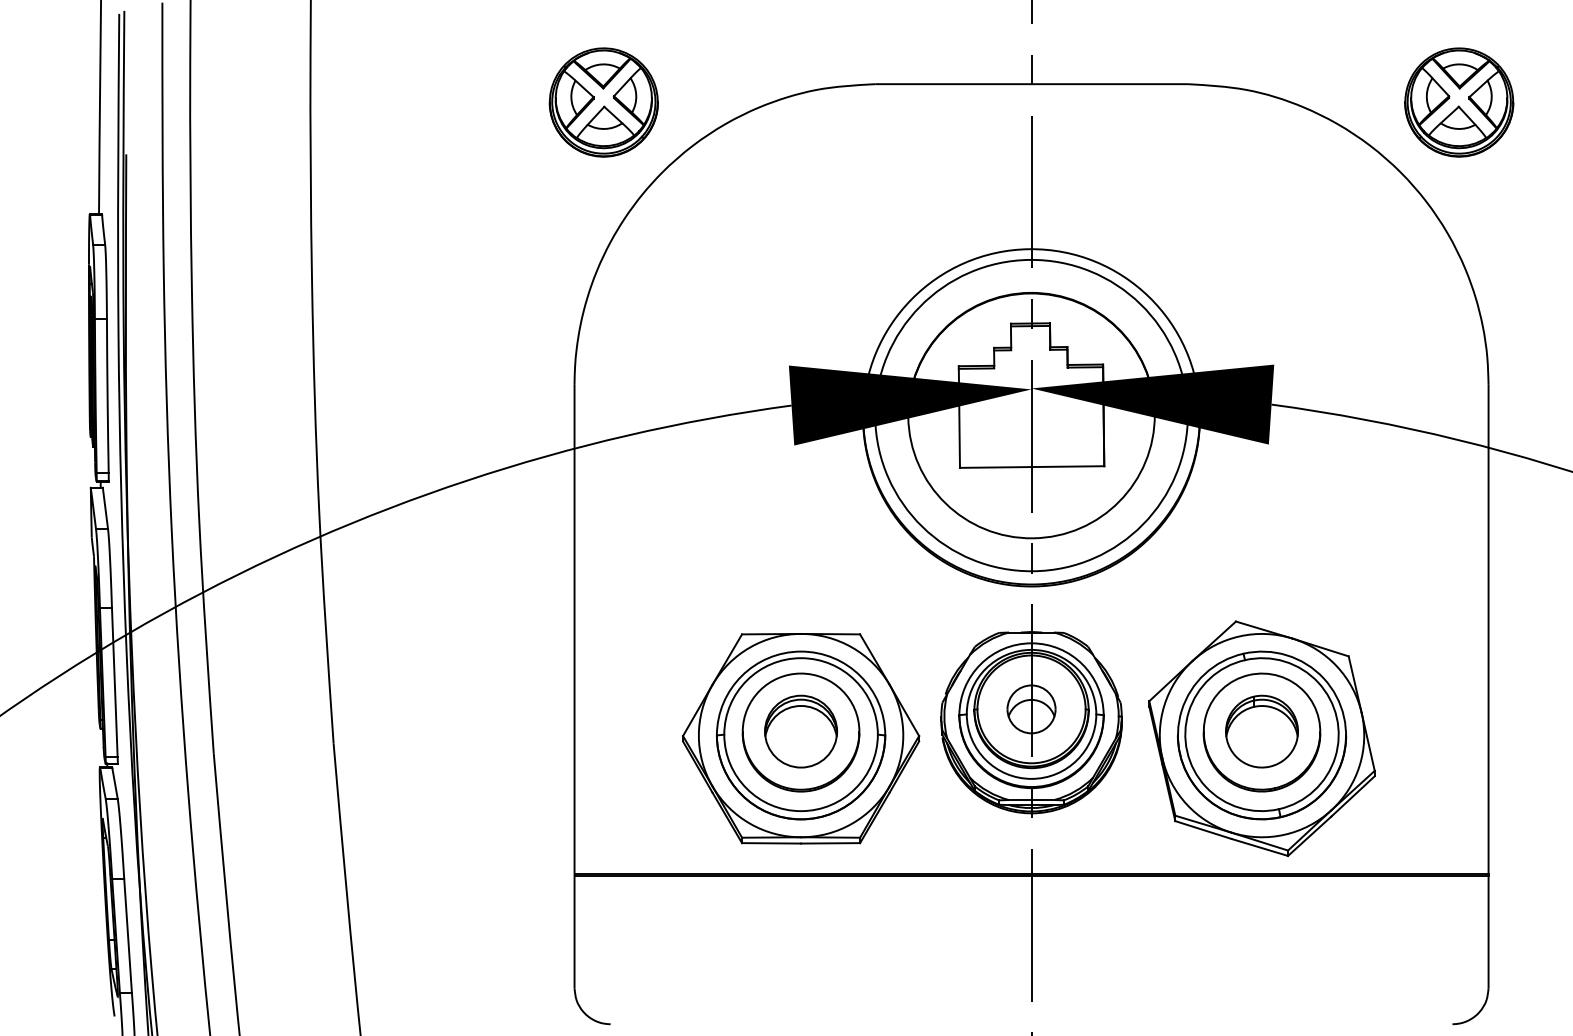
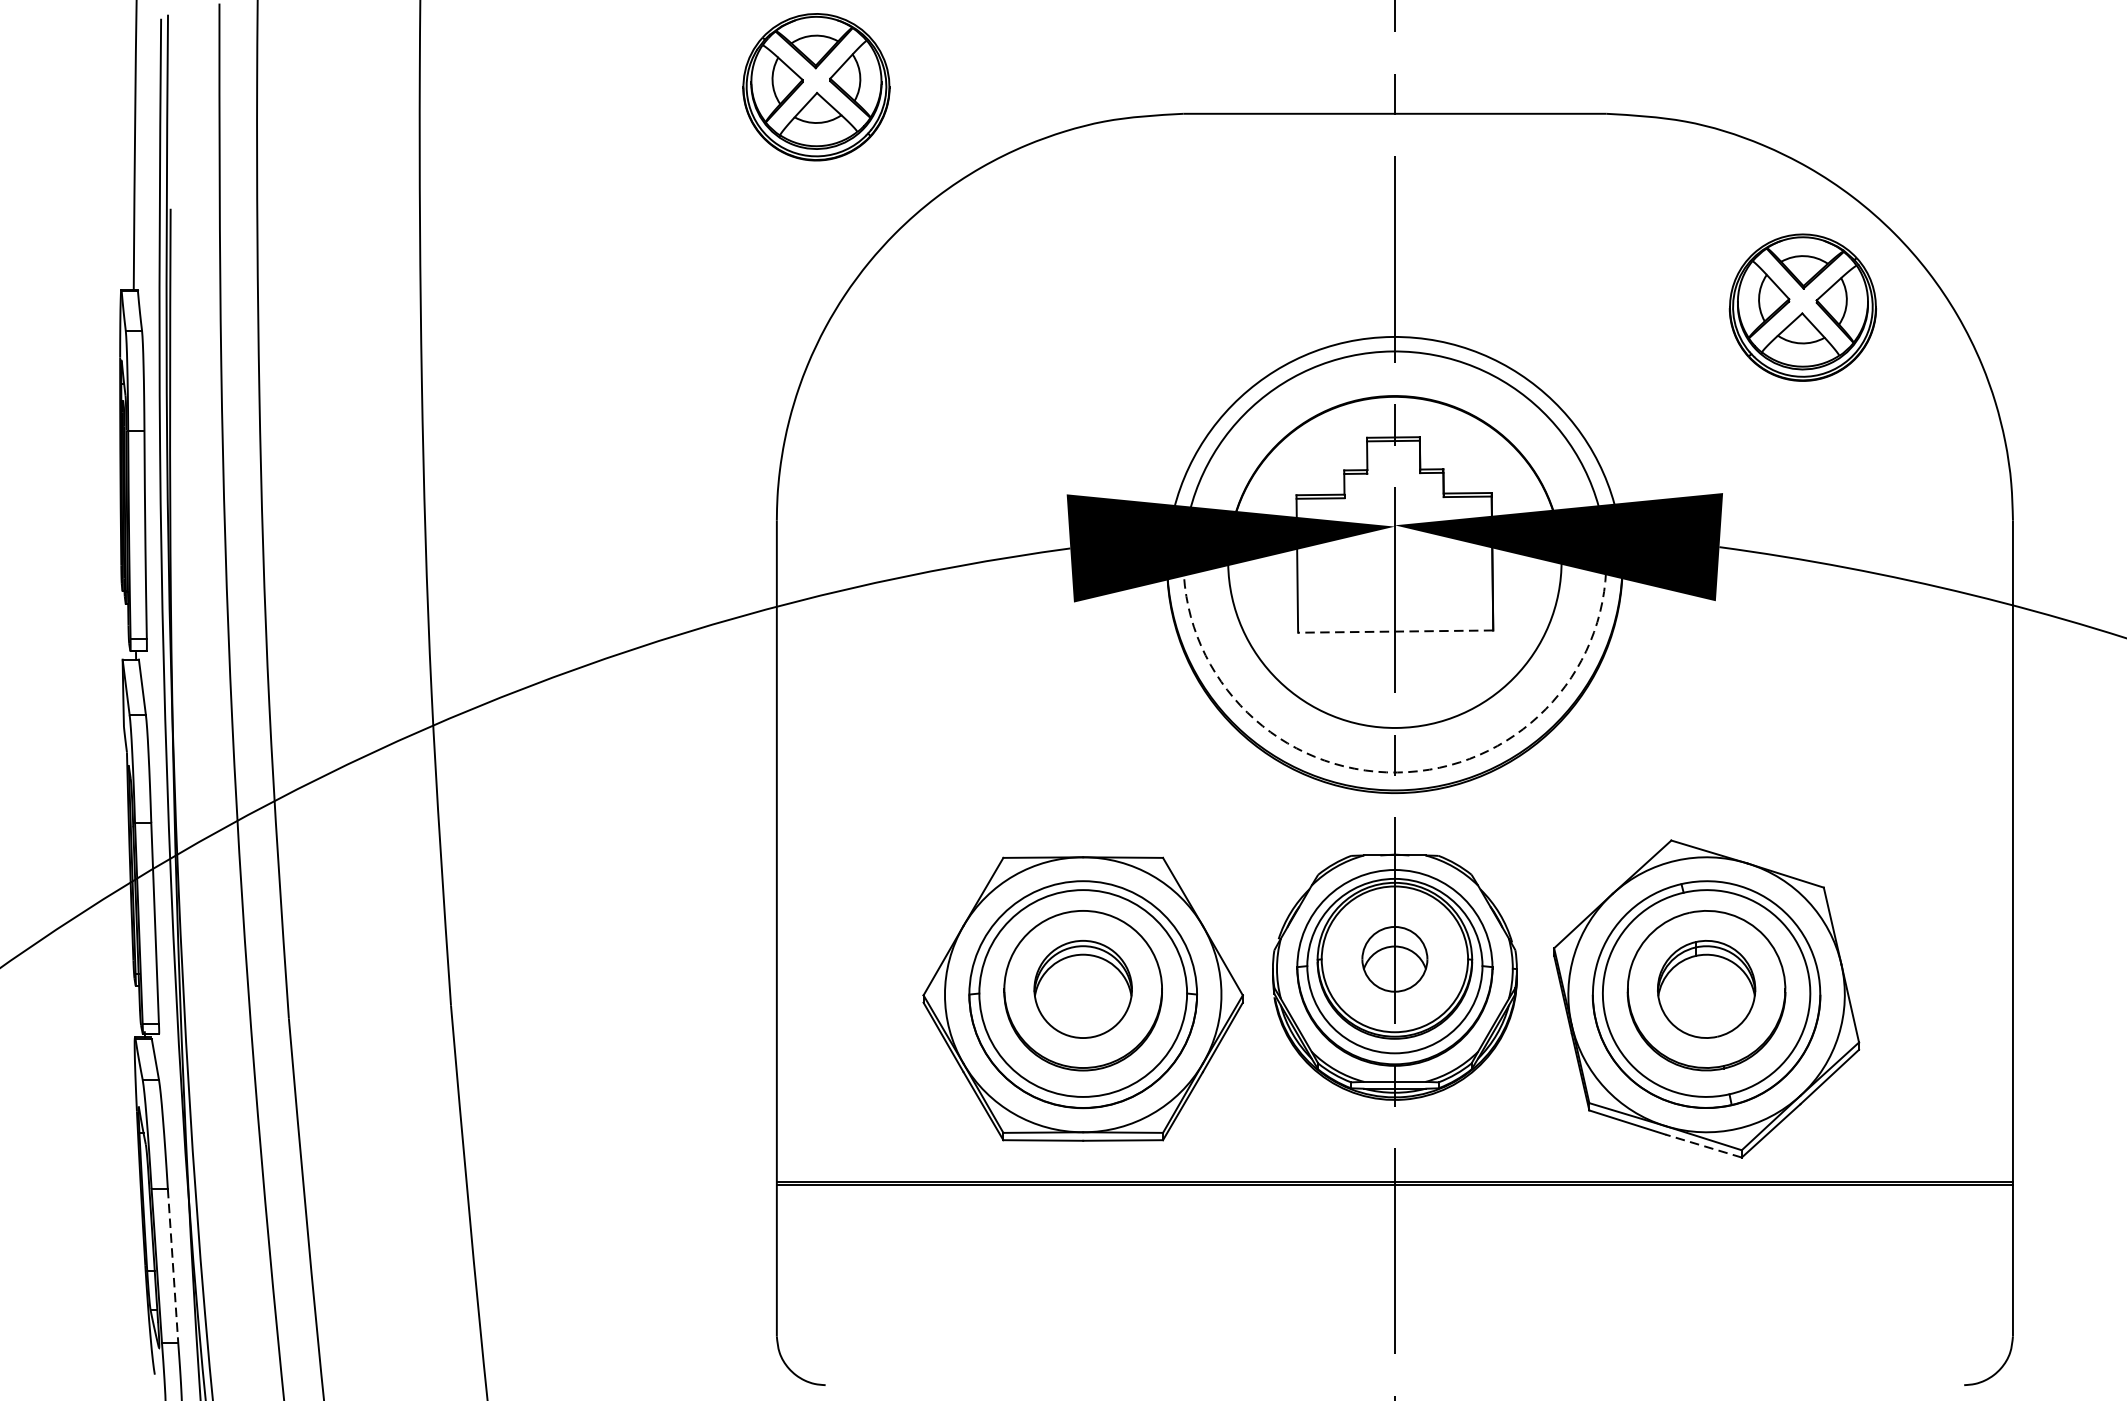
part: (603, 102) -> (816, 87), moved
part: (1459, 102) -> (1803, 307), moved
line: (1031, 467) -> (1394, 632), solid -> dashed
arc: (1033, 571) -> (1397, 772), solid -> dashed
line: (1259, 847) -> (1703, 1146), solid -> dashed
line: (128, 936) -> (173, 1266), solid -> dashed

